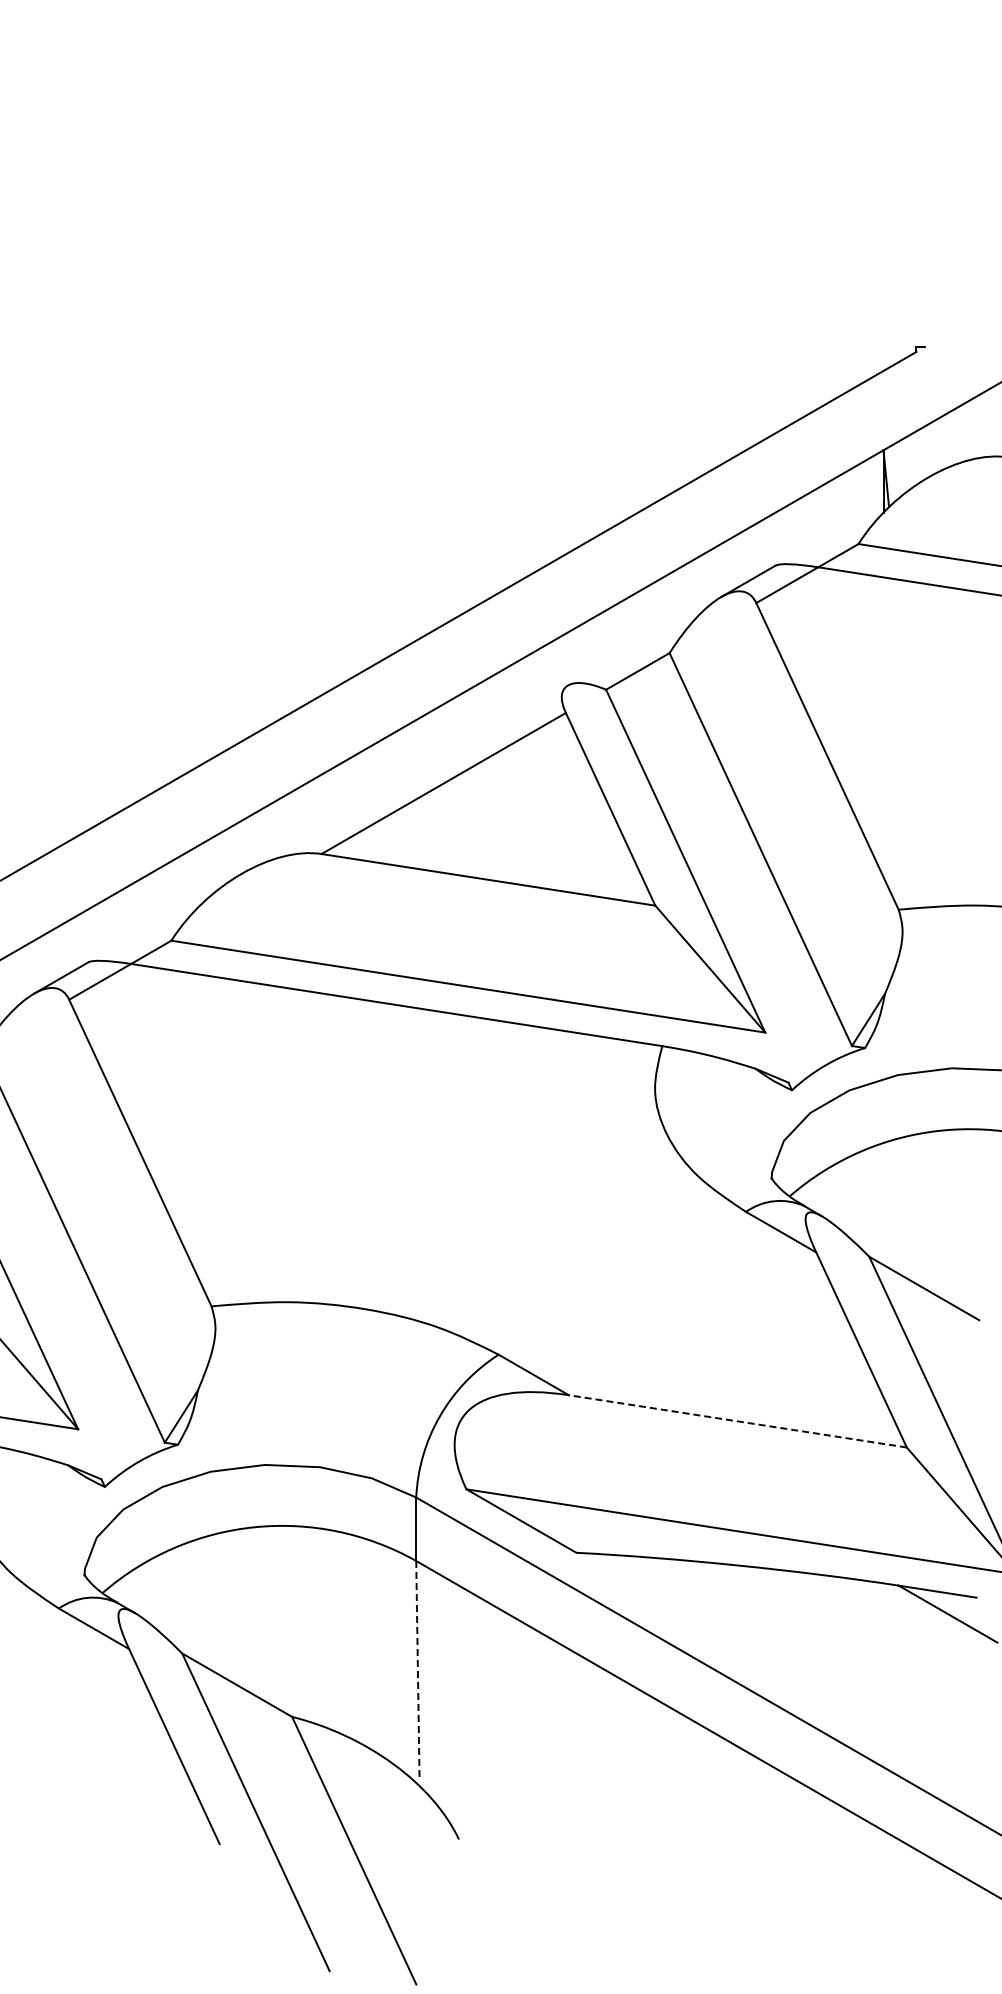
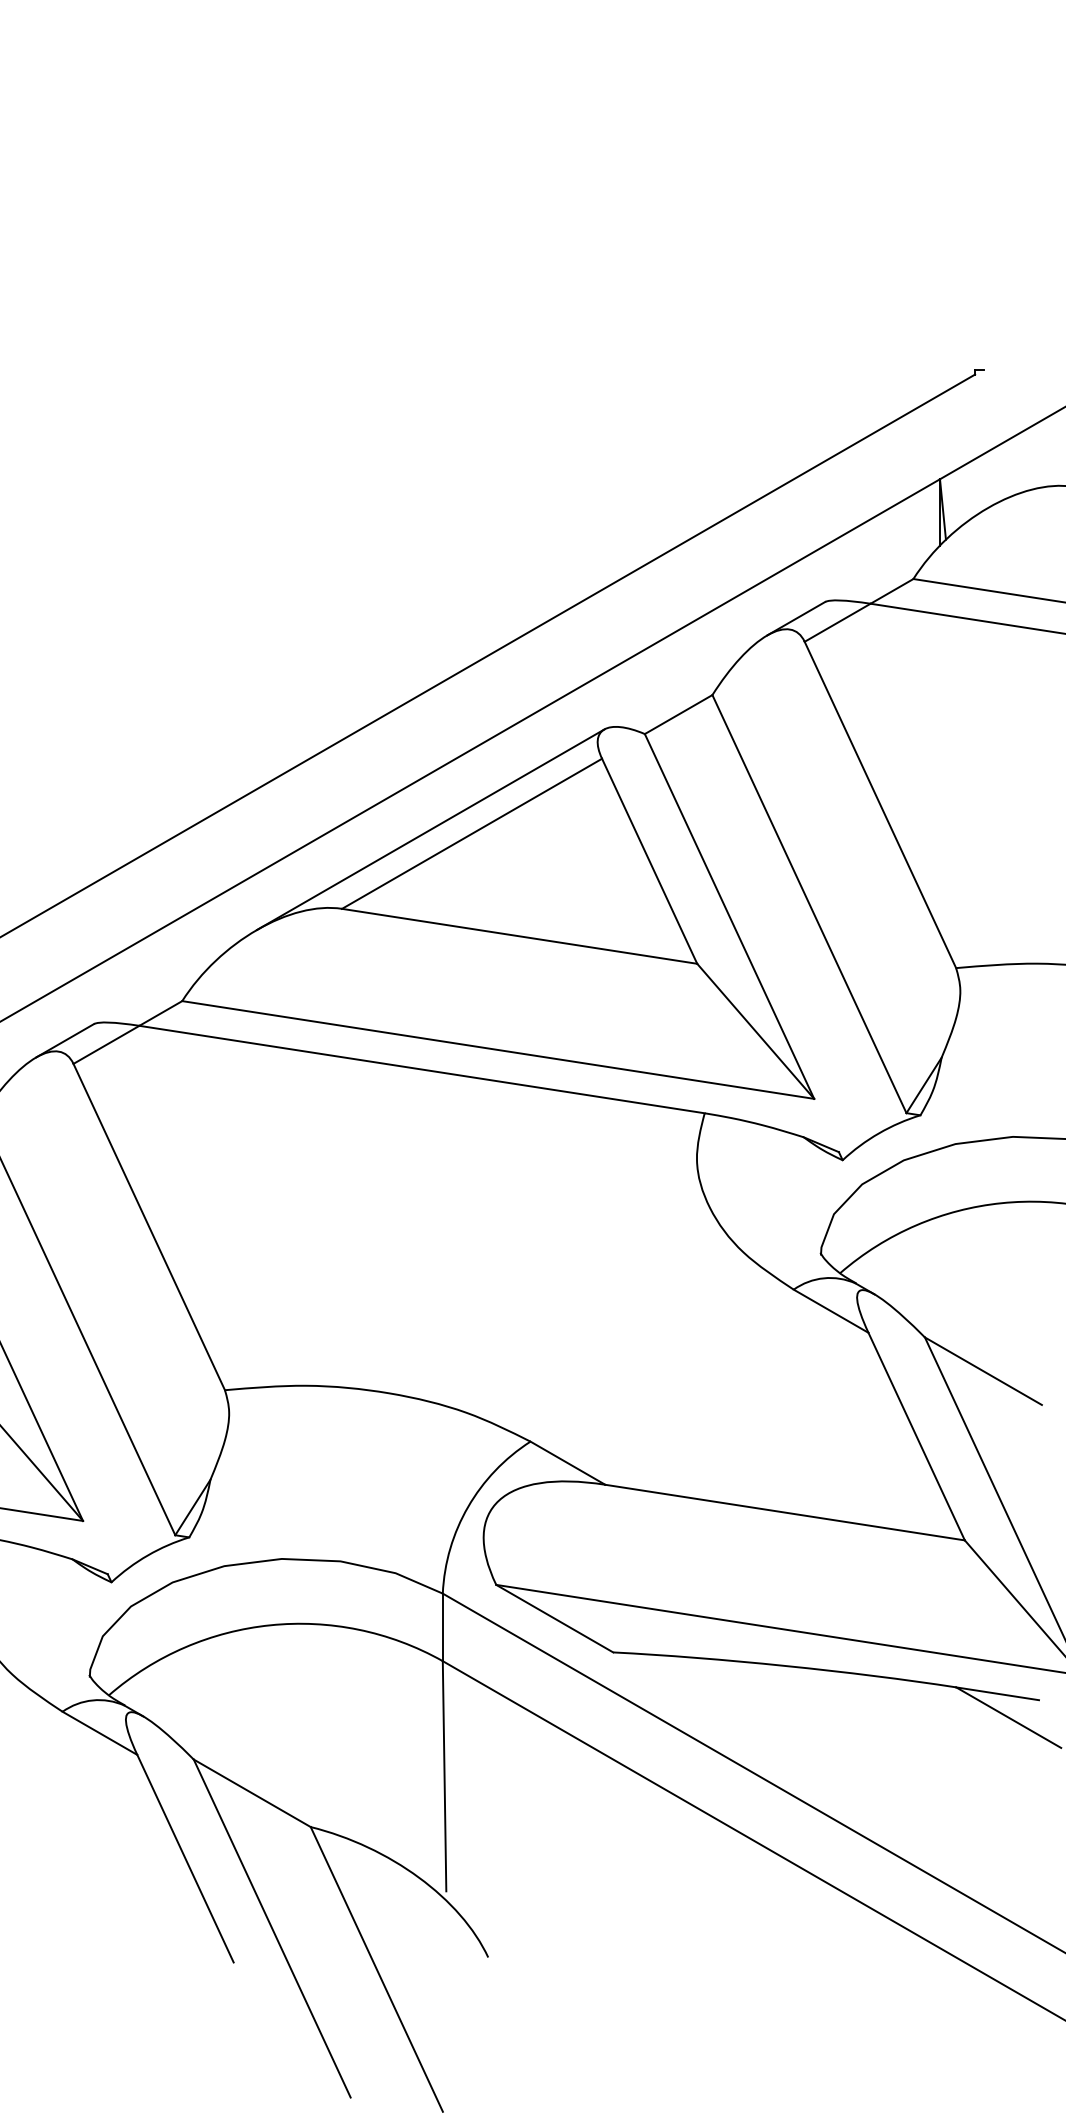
line: (404, 779) -> (430, 829), added
line: (737, 1421) -> (784, 1512), dashed -> solid
line: (417, 1669) -> (444, 1776), dashed -> solid

